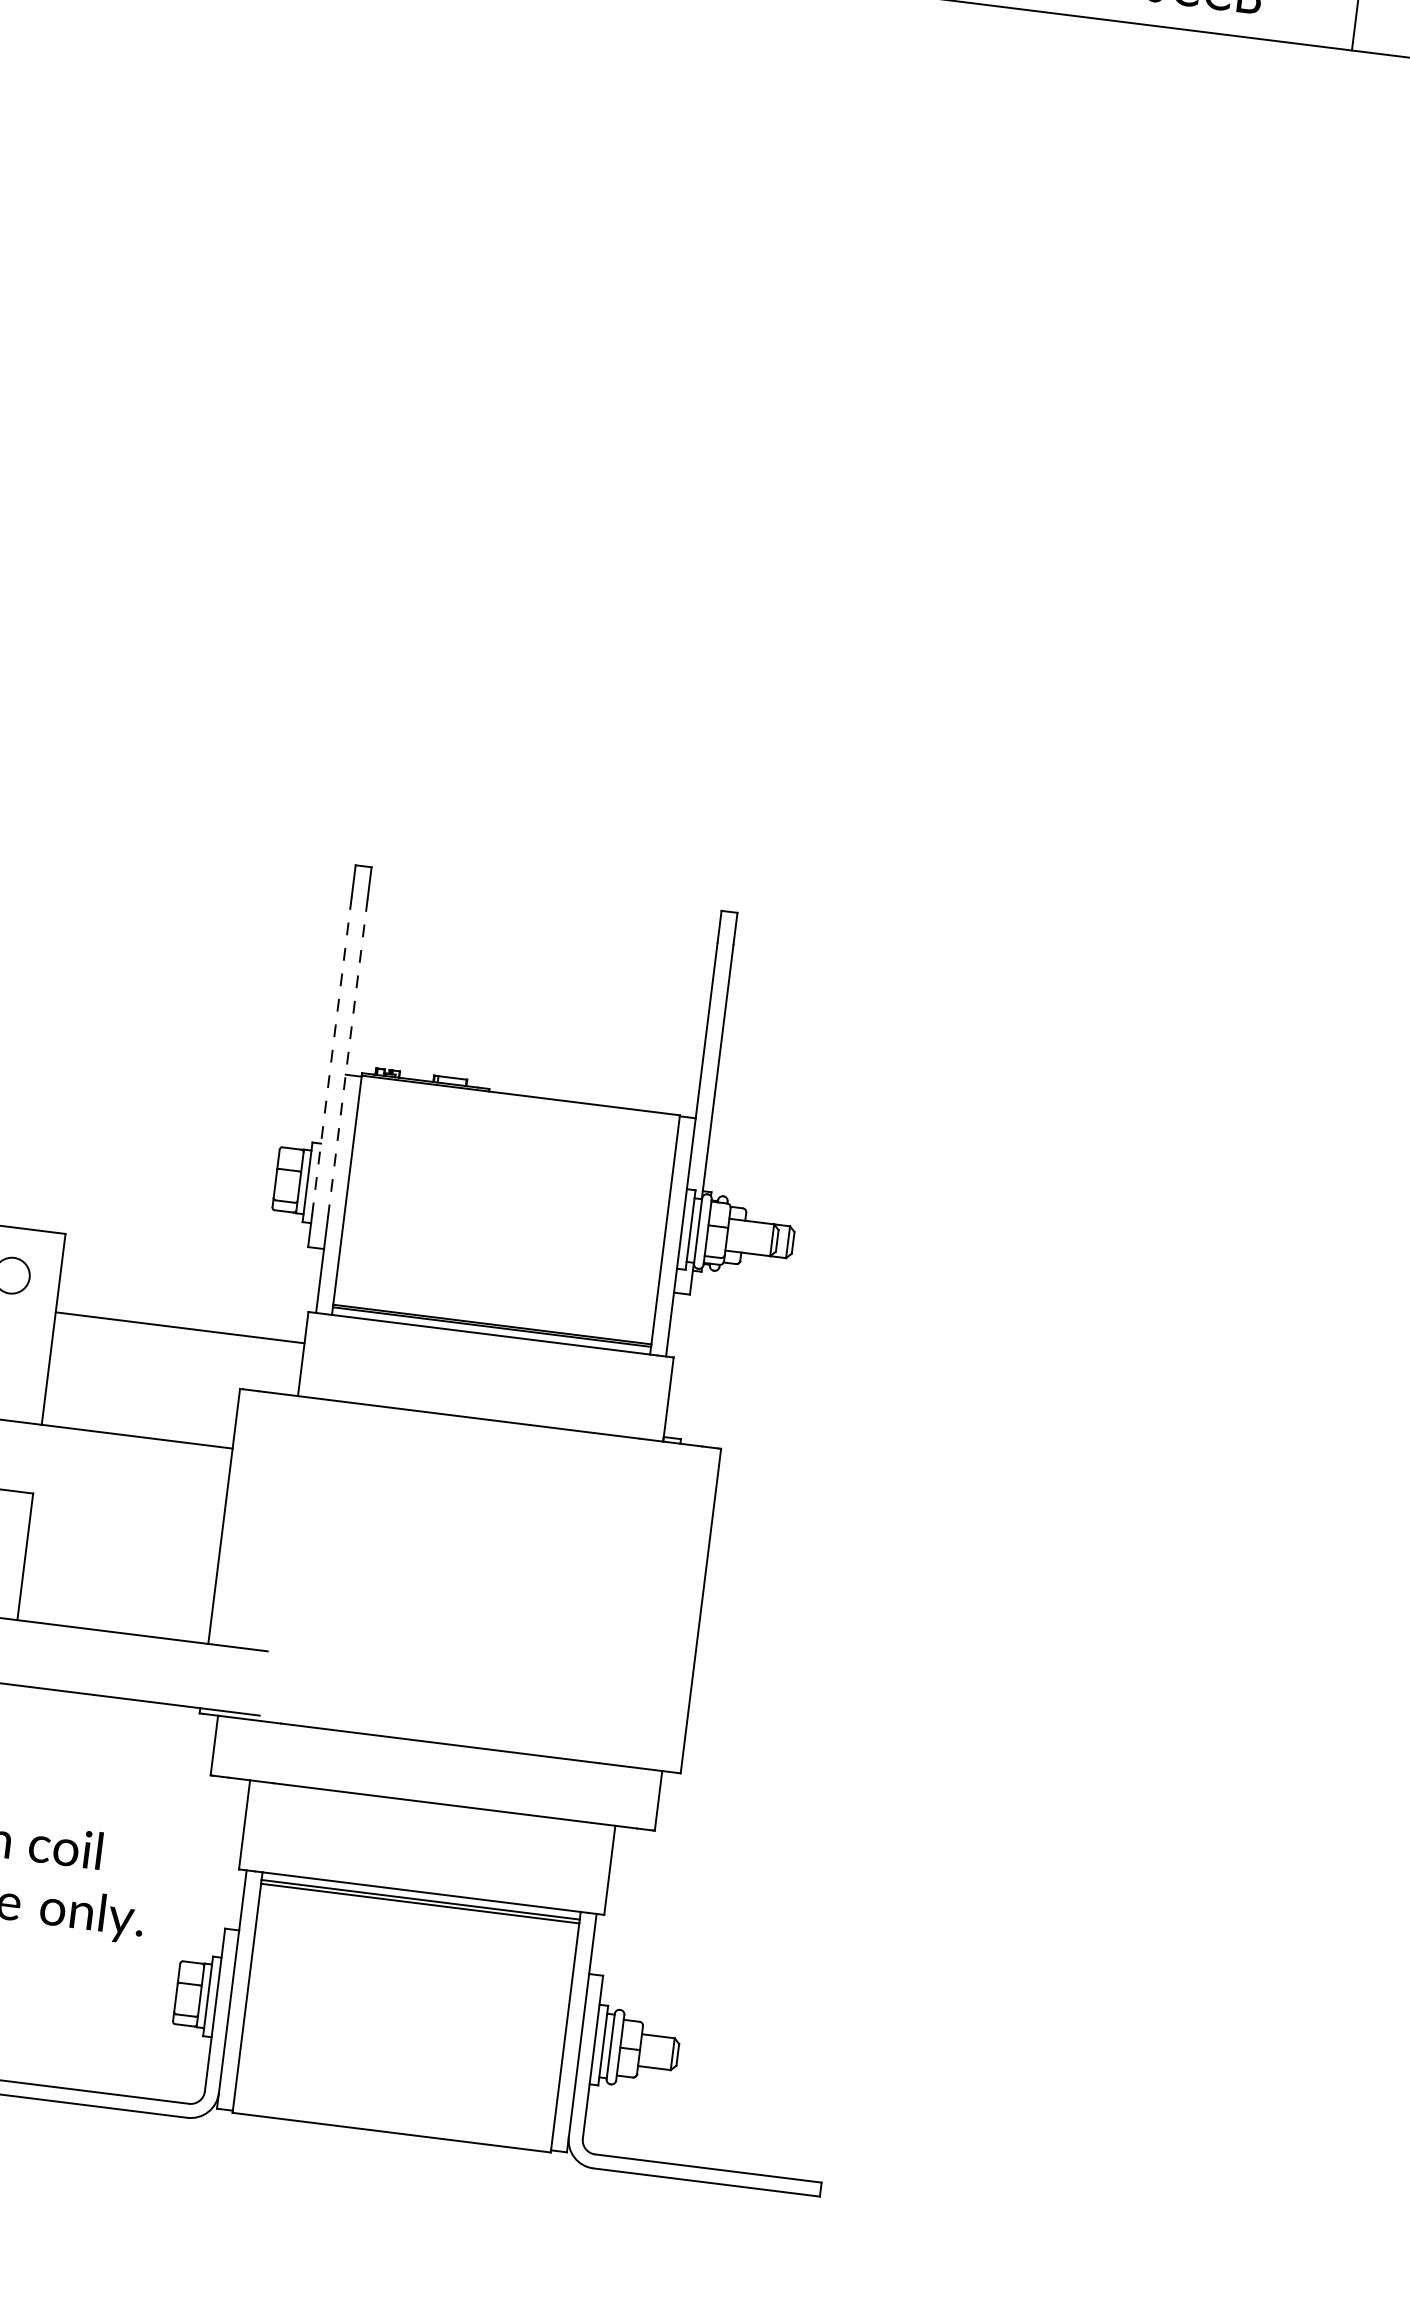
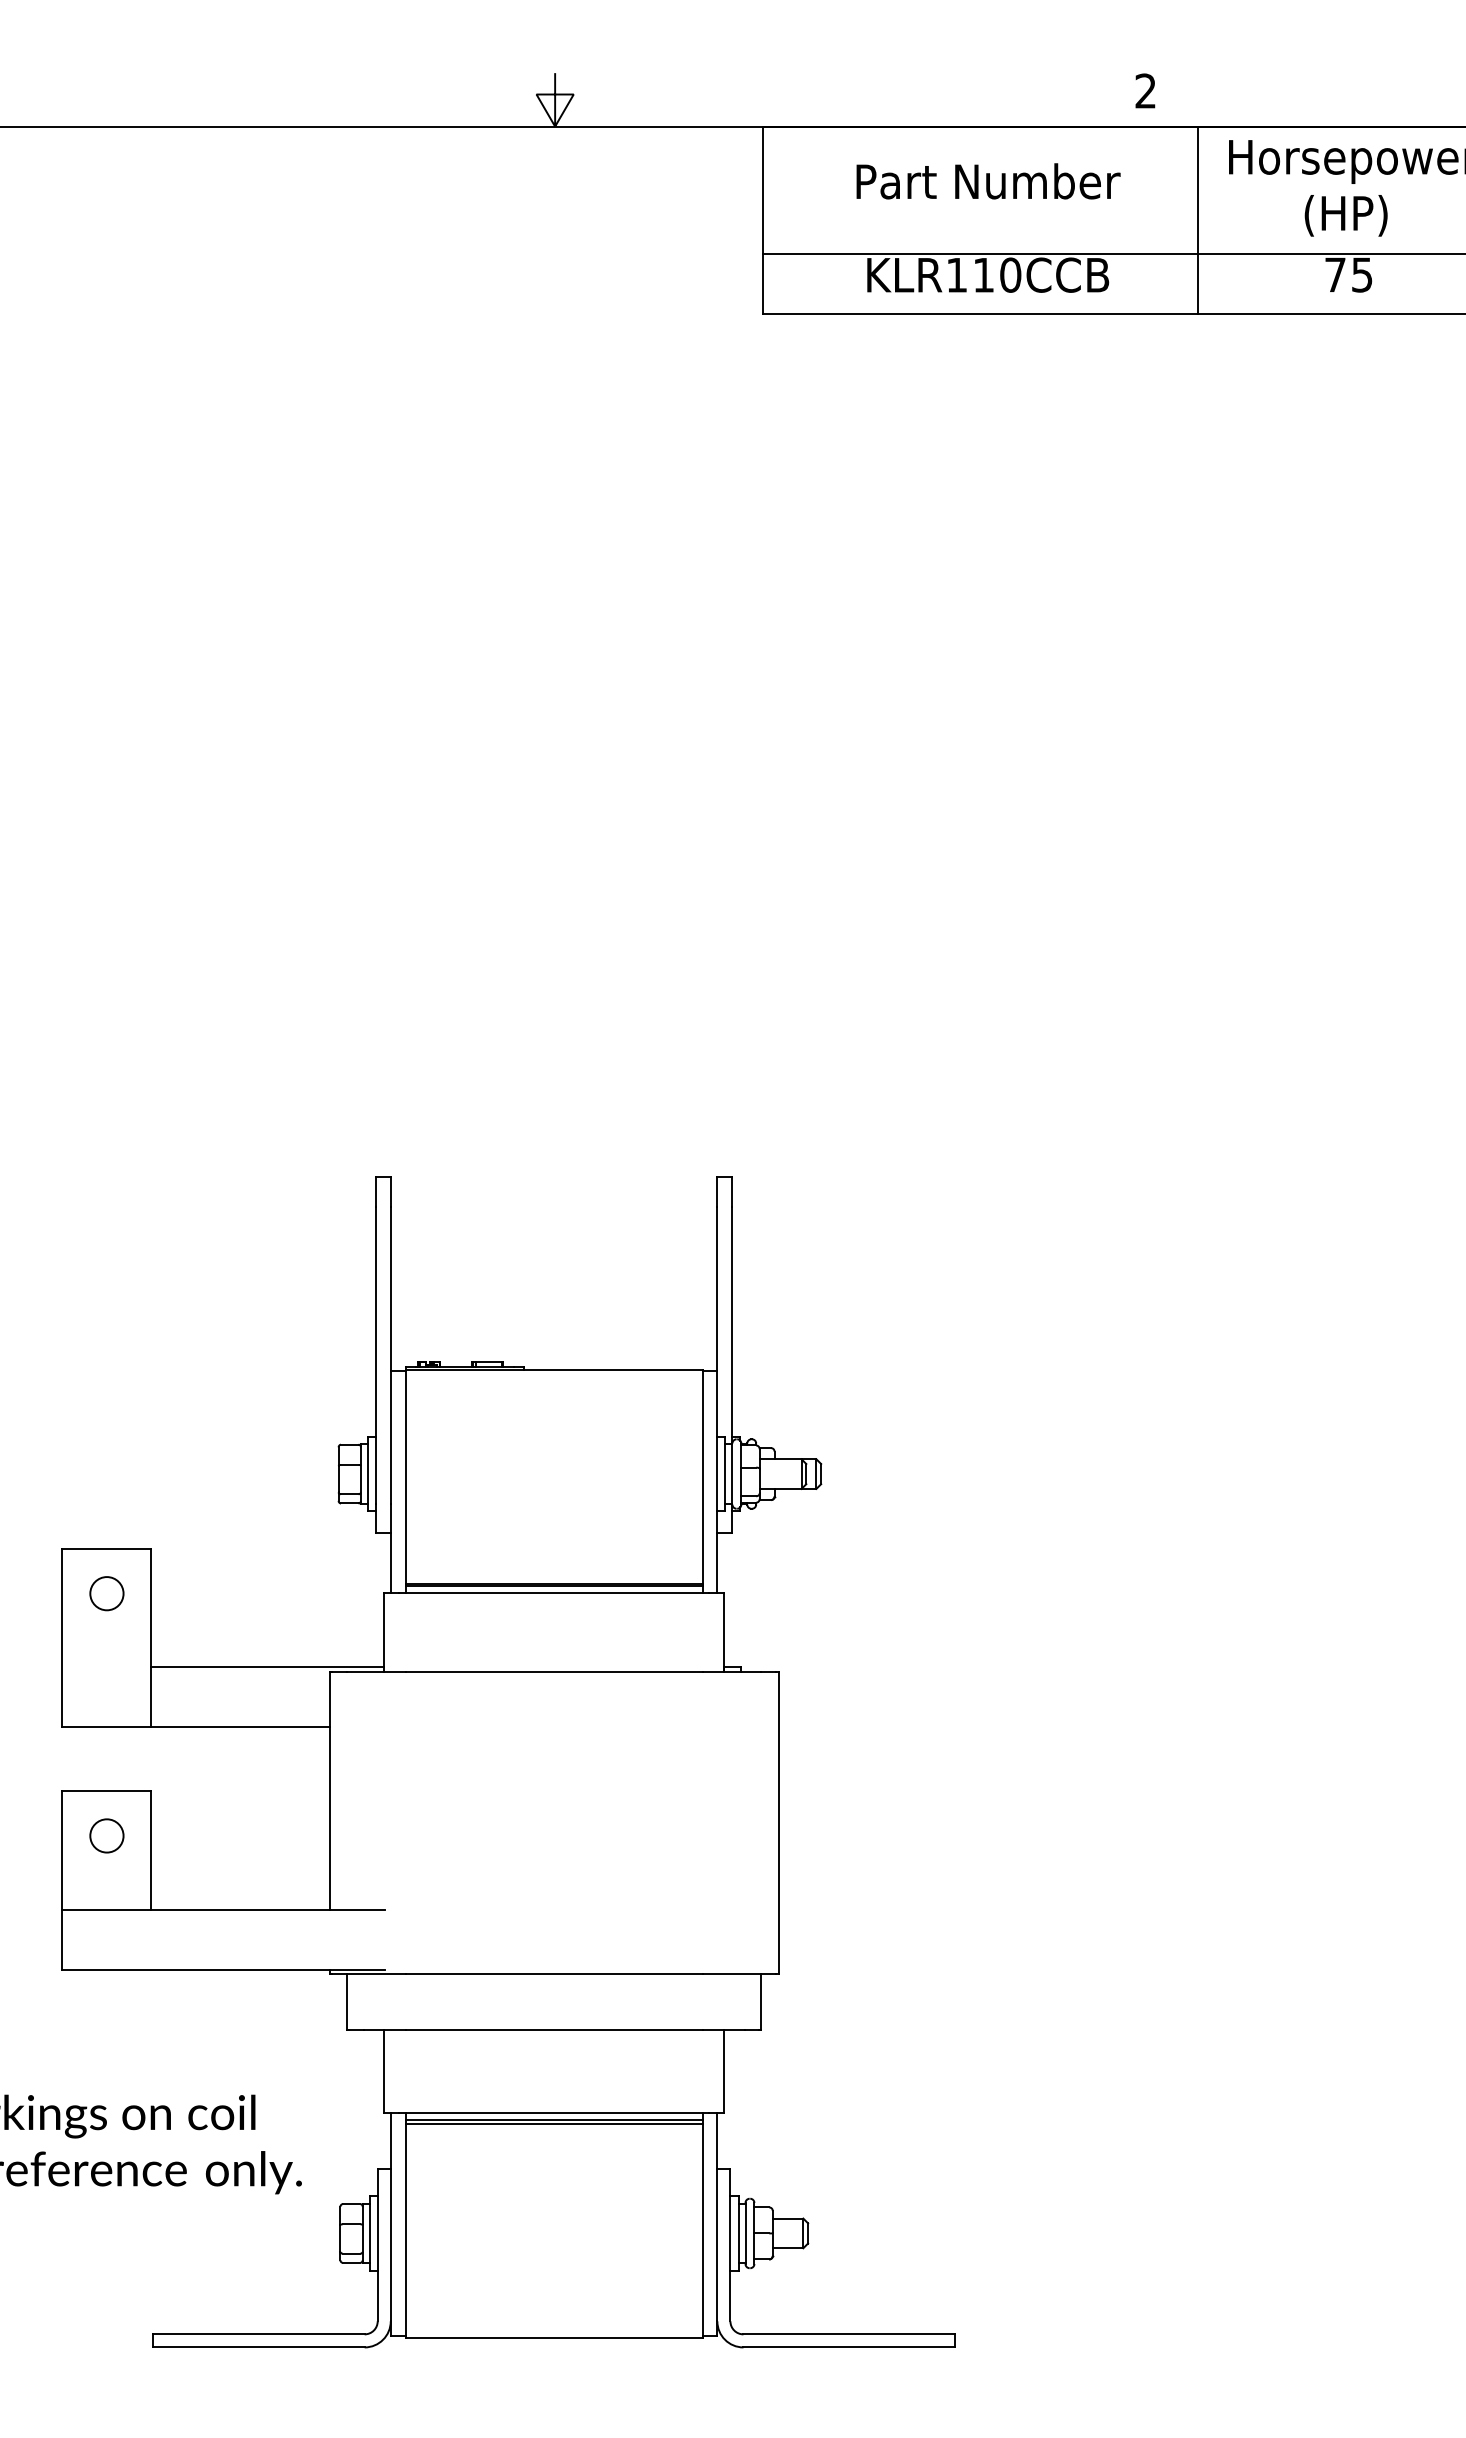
line: (331, 1055) -> (375, 1354), dashed -> solid
line: (347, 1057) -> (390, 1354), dashed -> solid
line: (180, 1328) -> (267, 1667), moved

